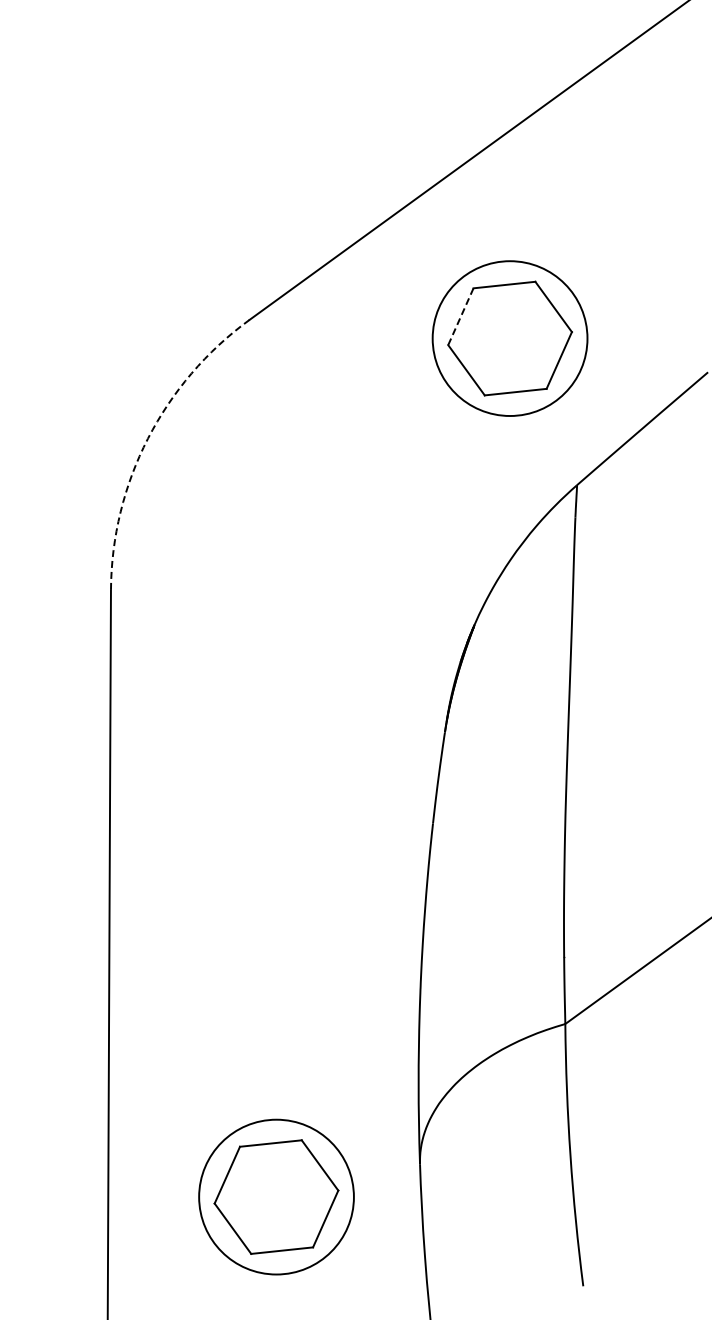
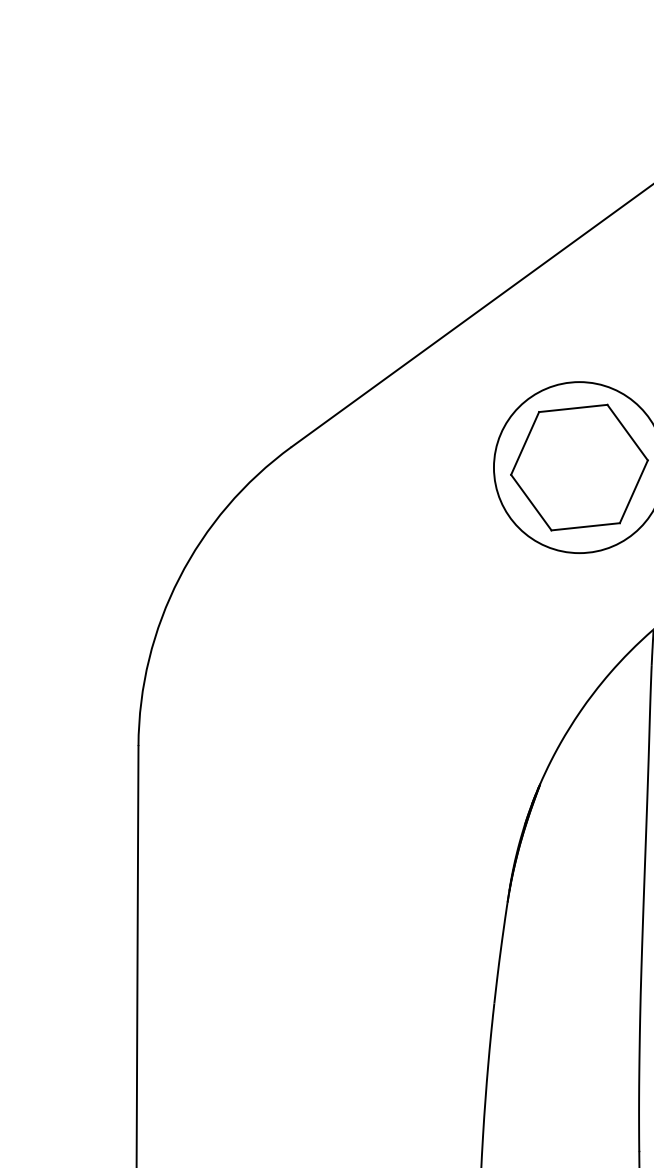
line: (460, 317) -> (524, 444), dashed -> solid
arc: (147, 438) -> (178, 578), dashed -> solid

